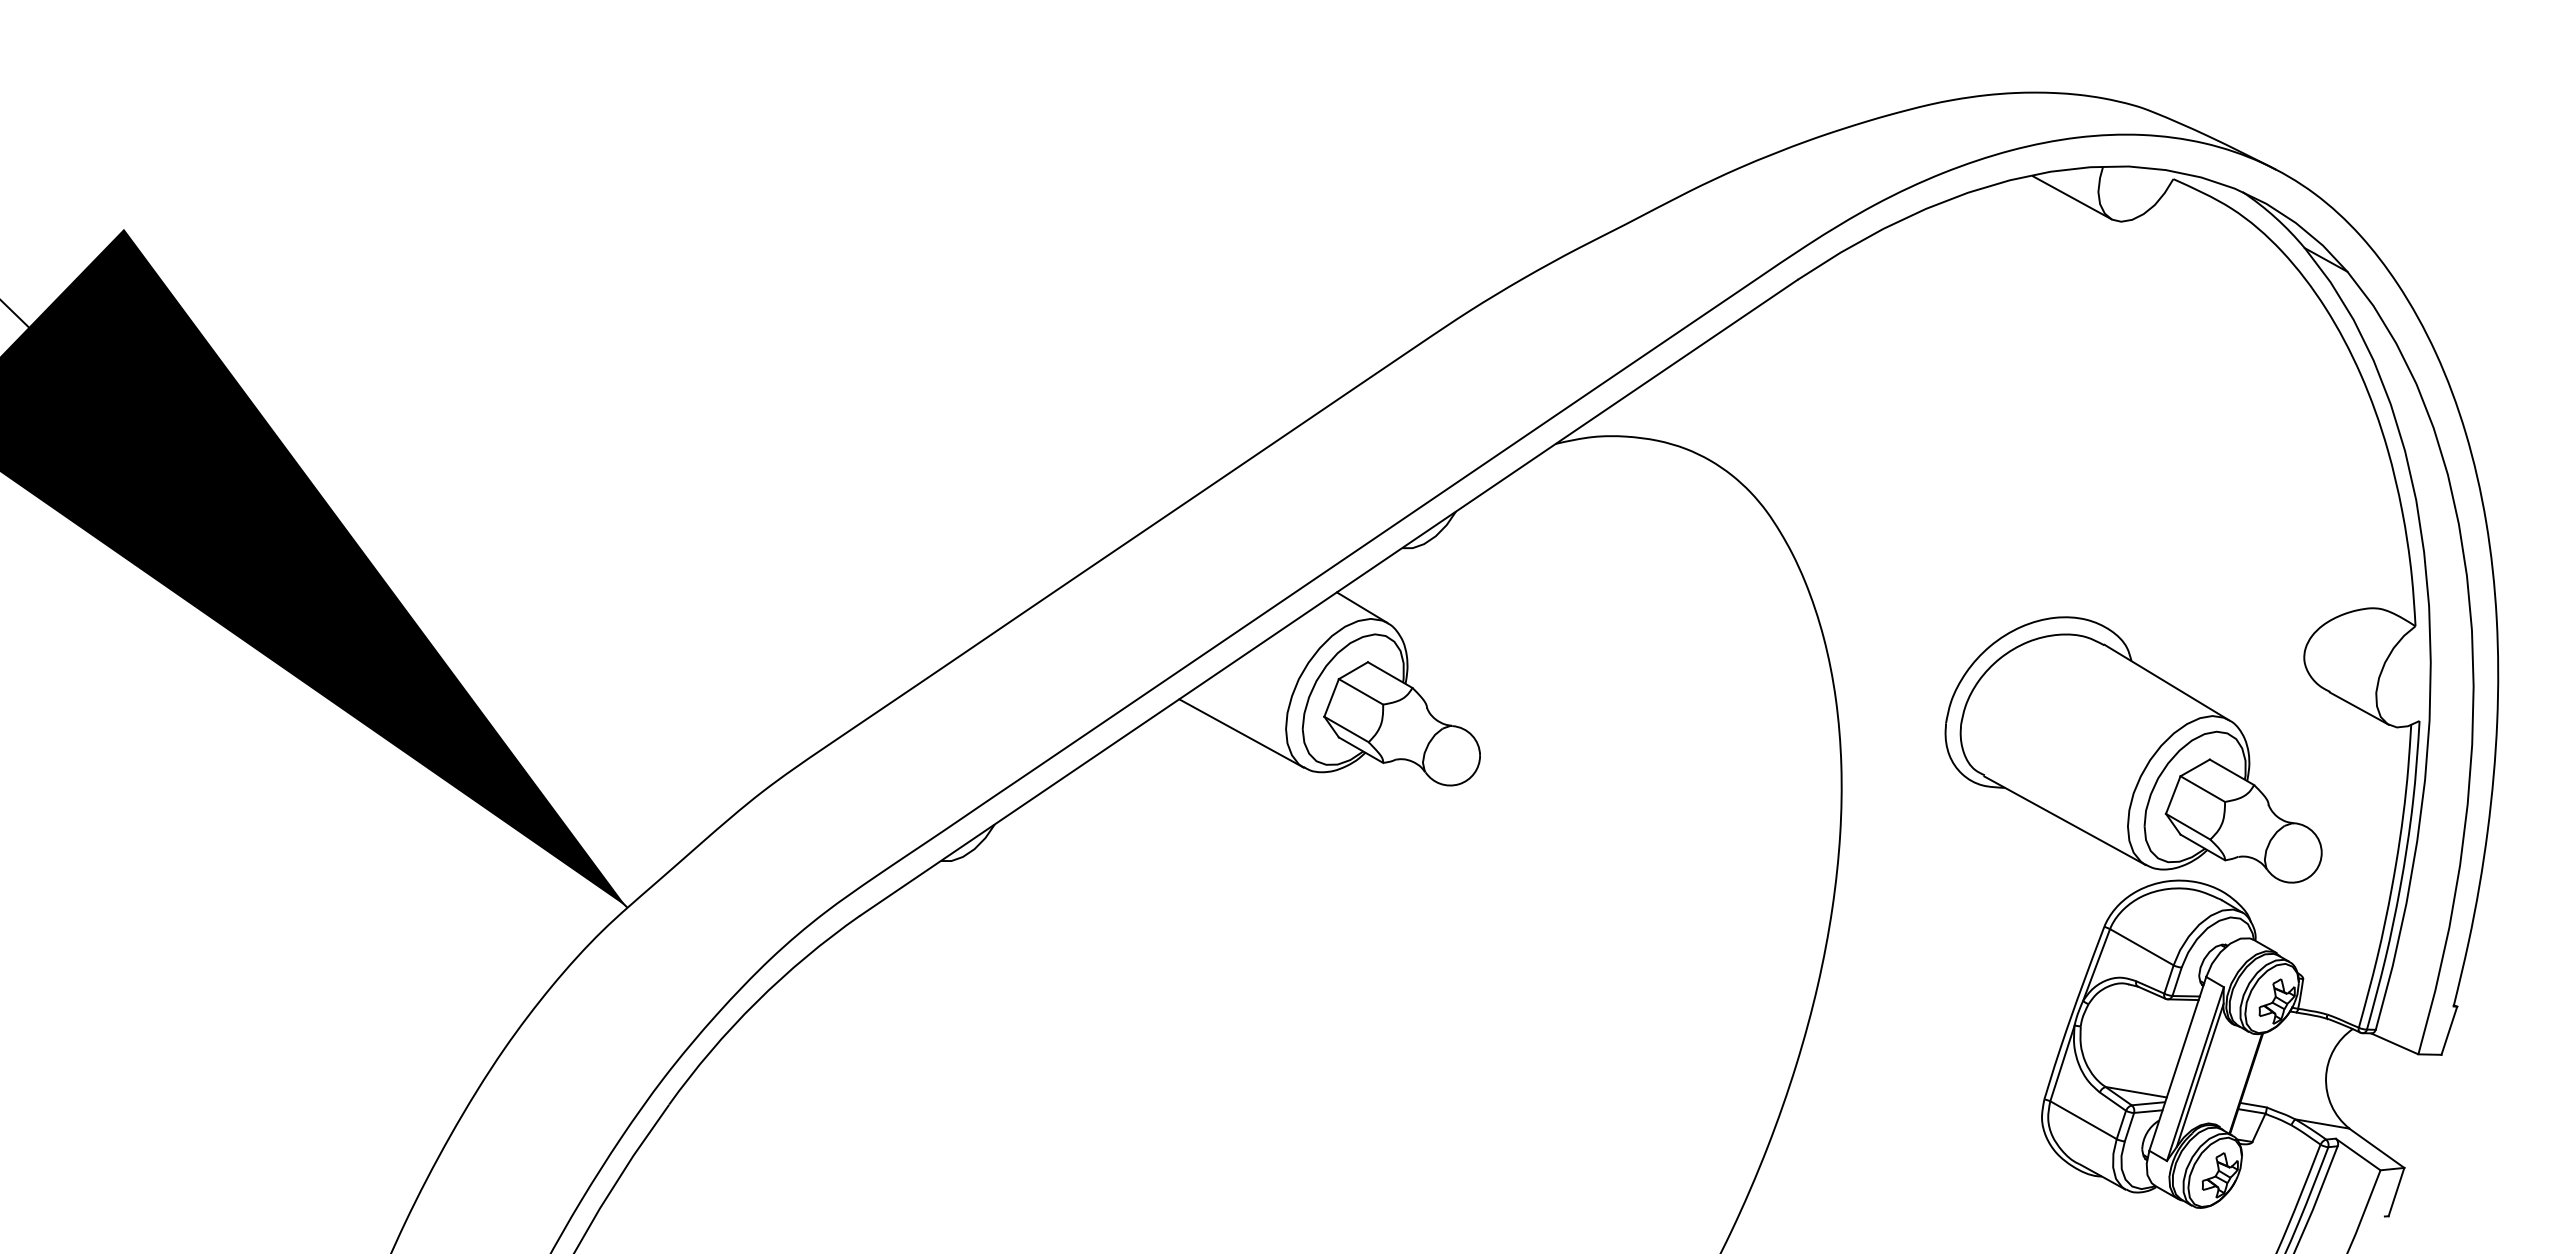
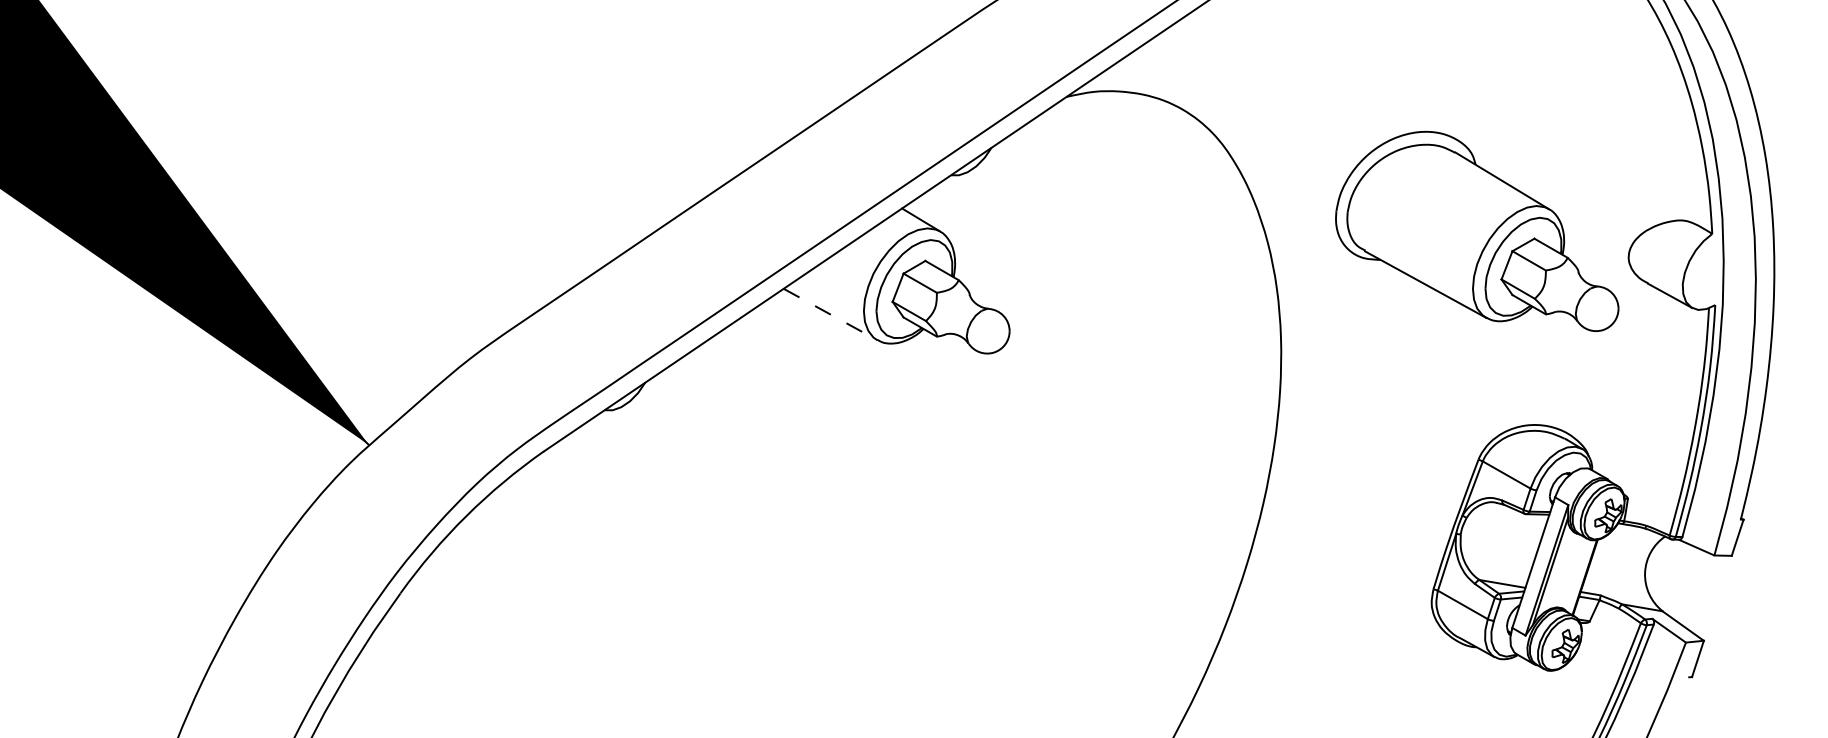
line: (1242, 733) -> (831, 314), solid -> dashed
part: (2133, 749) -> (1477, 231), moved

